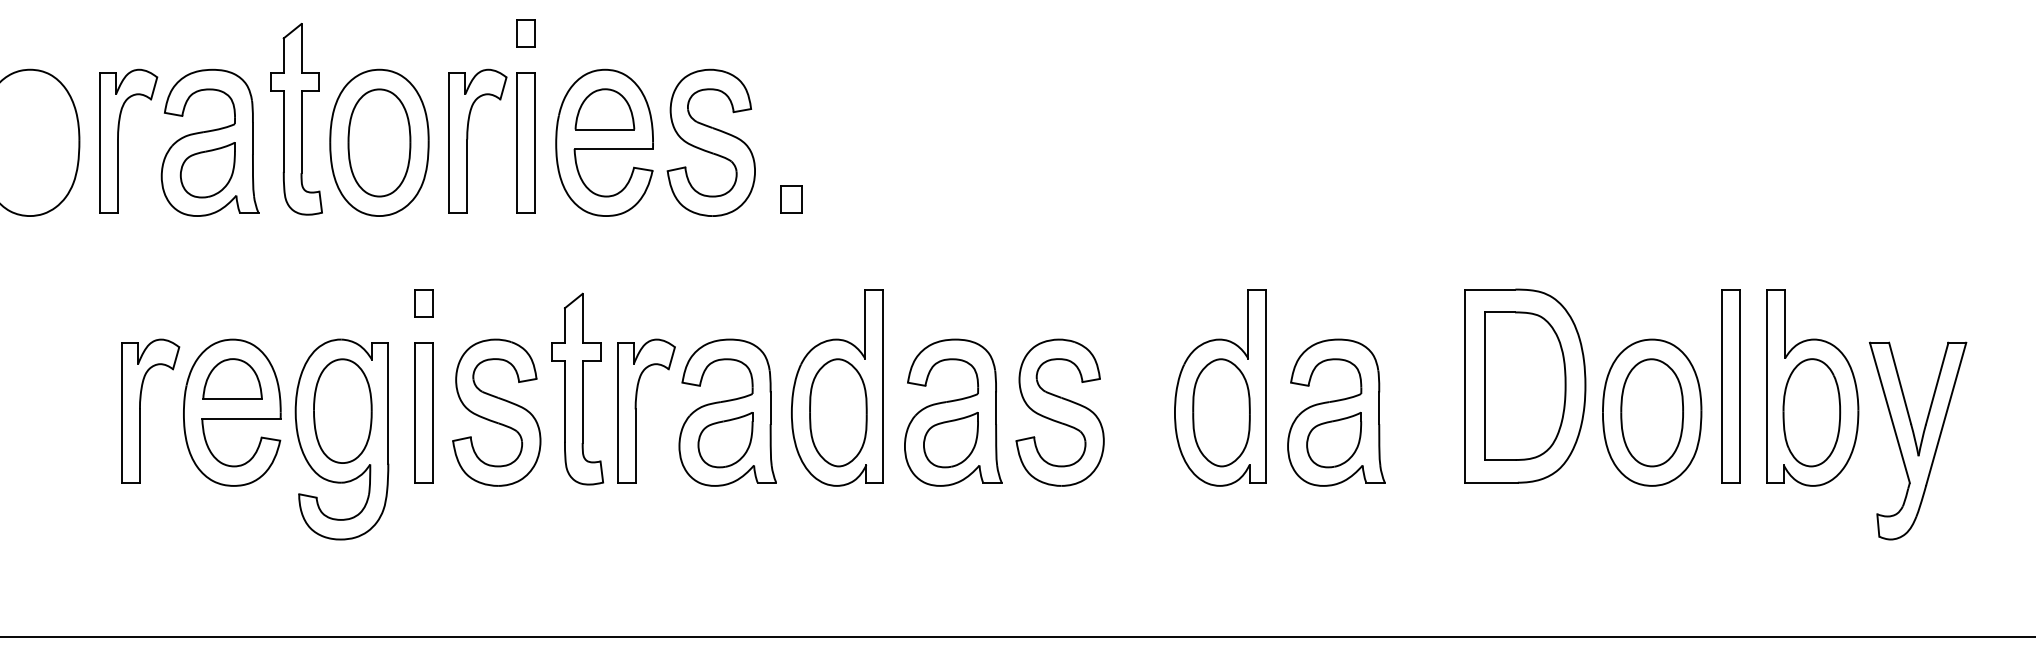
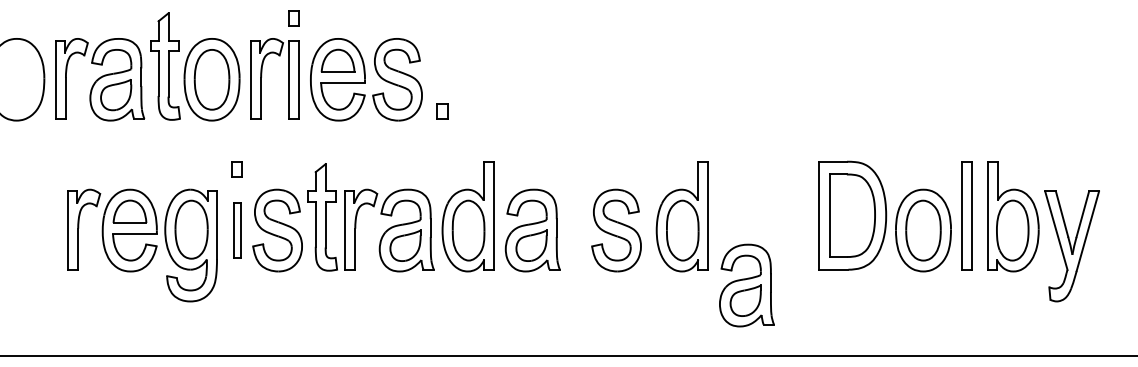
part: (423, 412) -> (236, 230), size x0.7
part: (1060, 412) -> (616, 230), moved
part: (1335, 412) -> (746, 285), moved

